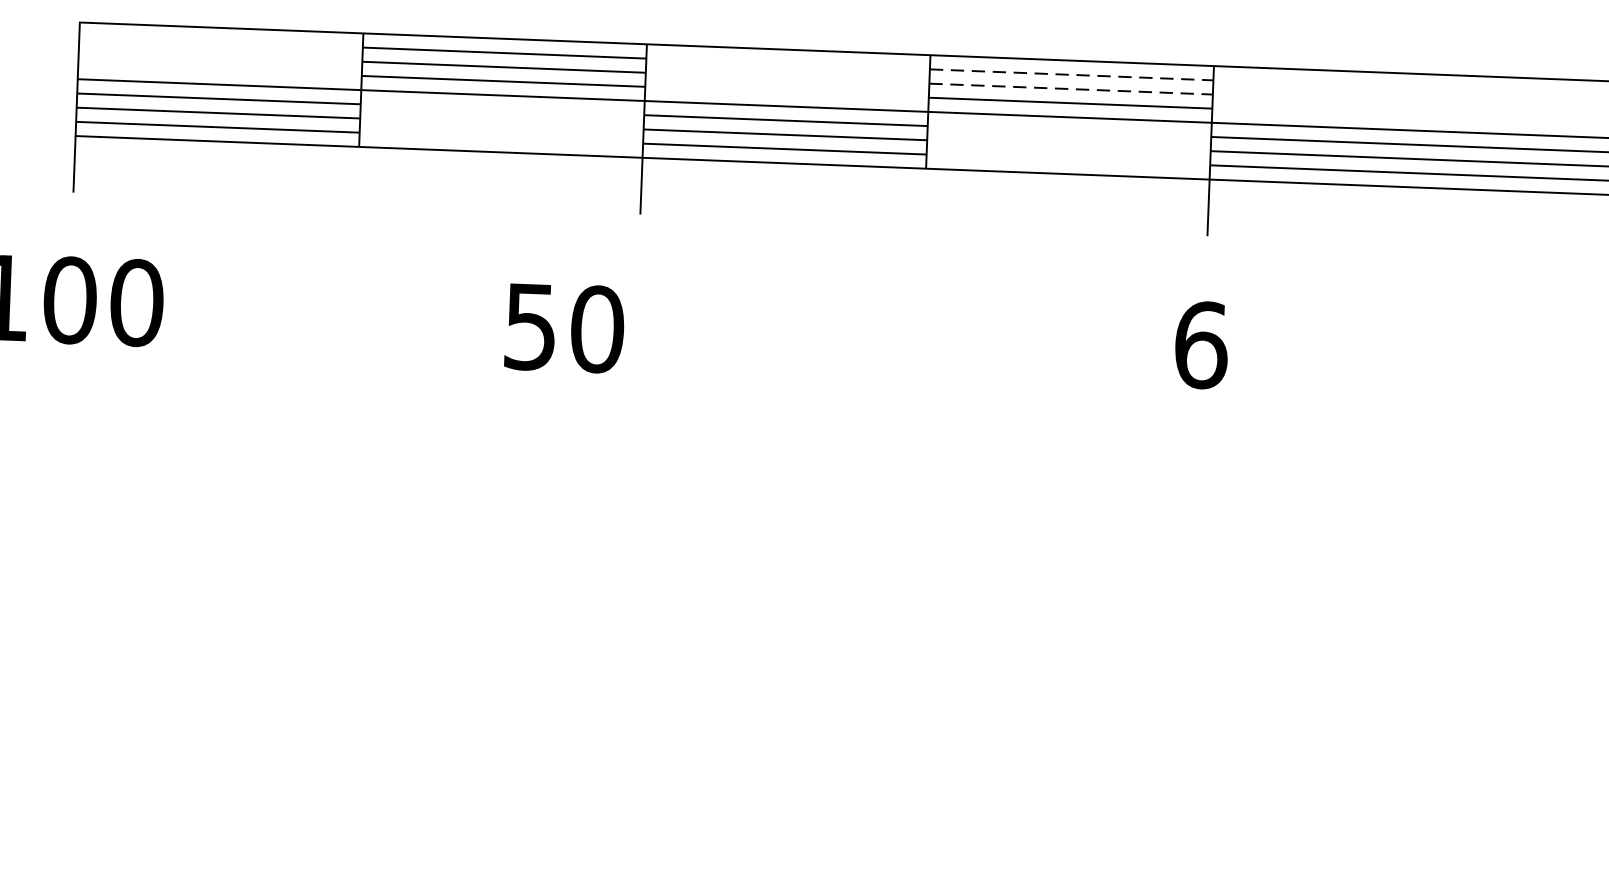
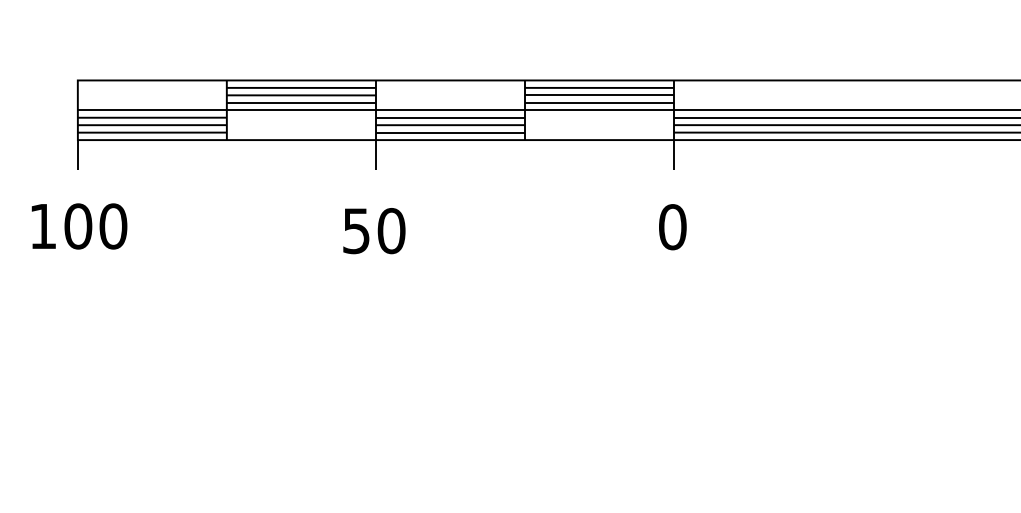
line: (1072, 74) -> (599, 87), dashed -> solid
line: (1071, 89) -> (599, 95), dashed -> solid
text: (564, 329) -> (374, 231), moved
text: (1200, 345) -> (672, 227), 6 -> 0

